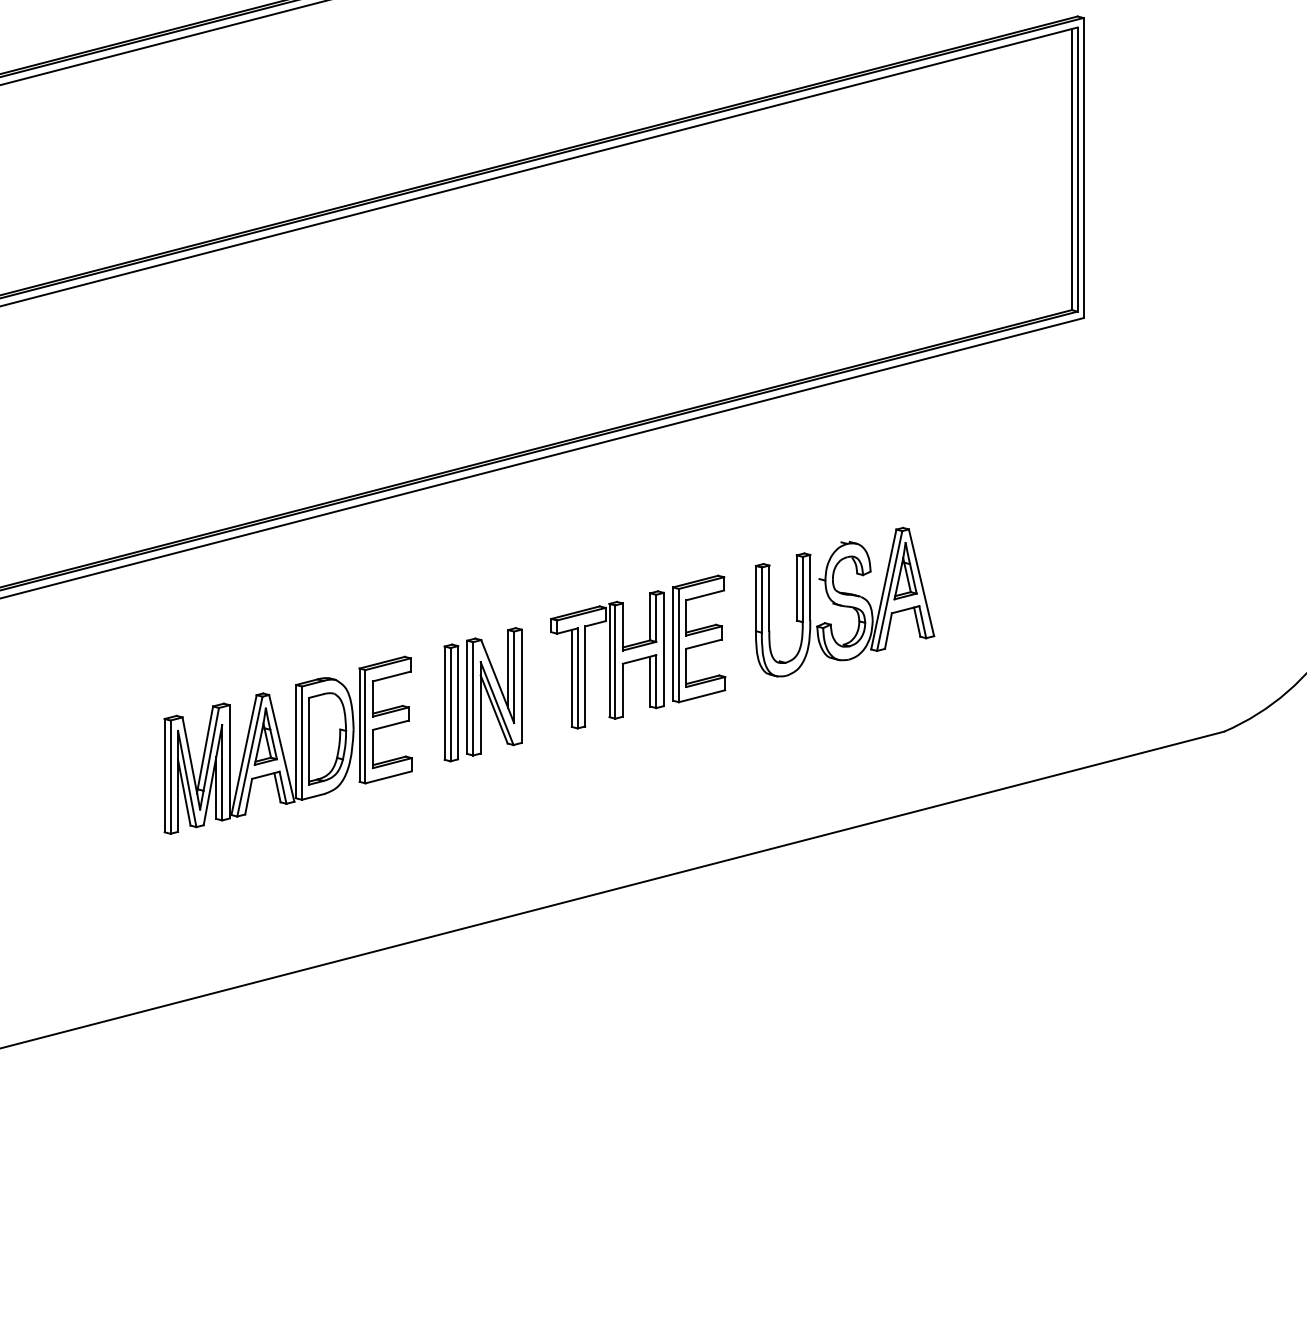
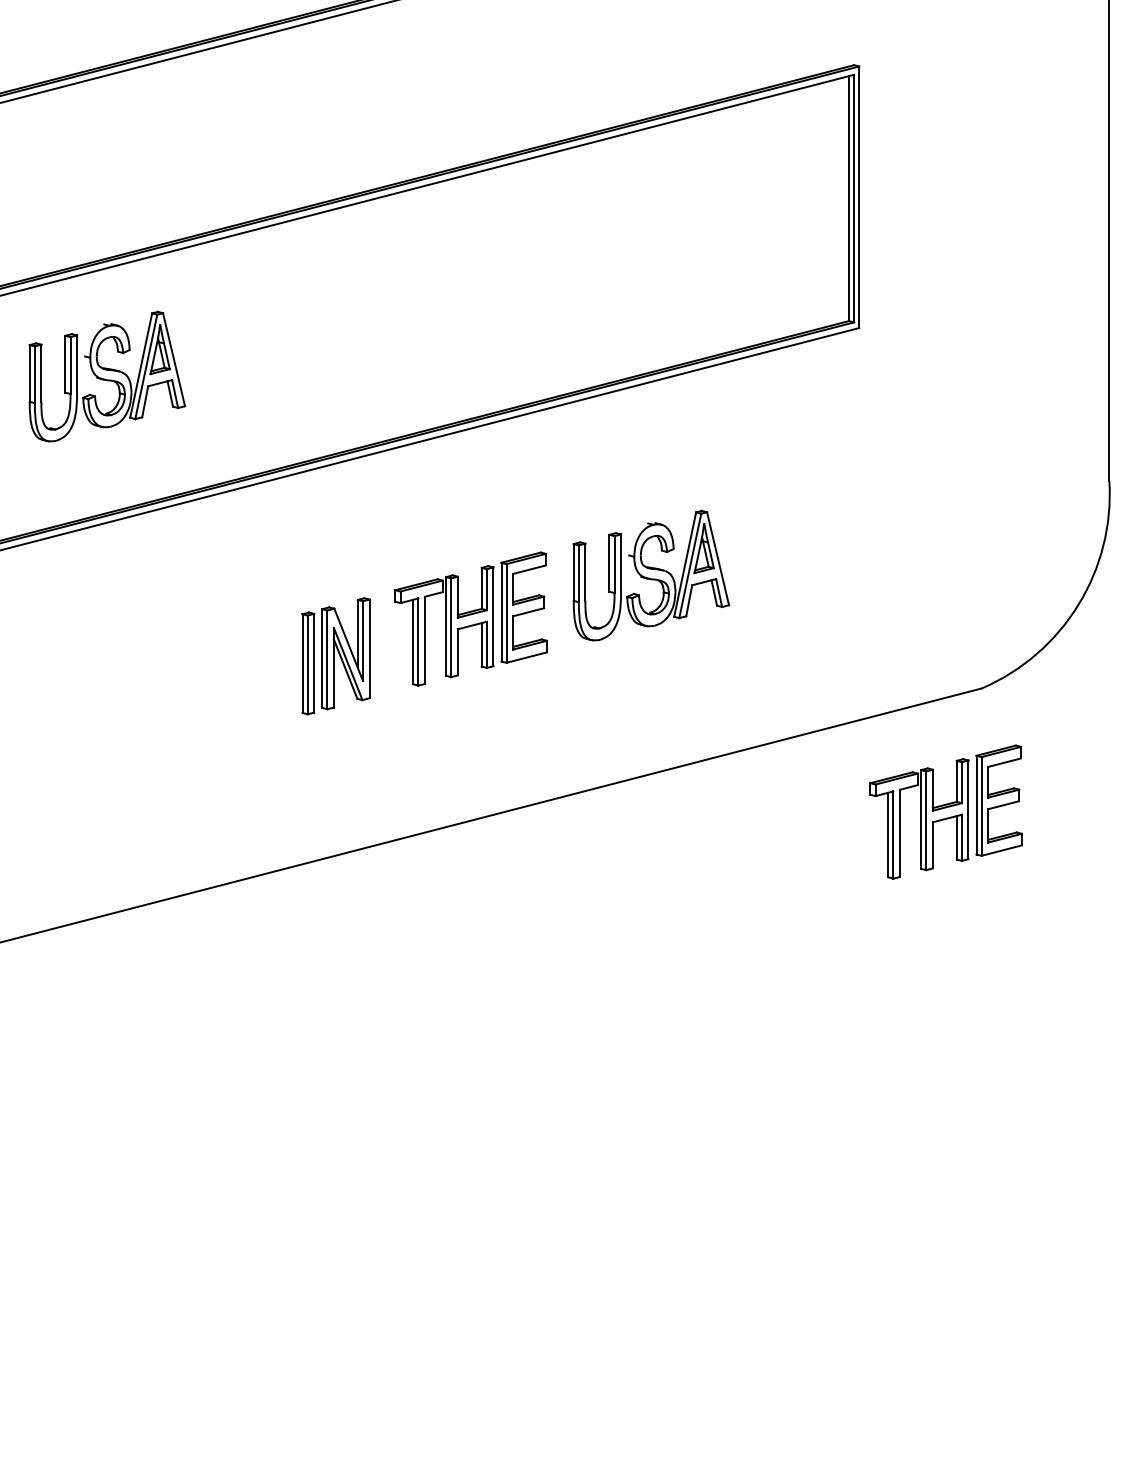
part: (220, 373) -> (107, 376), added
part: (287, 745) -> (165, 700), removed
part: (1182, 872) -> (945, 811), added

